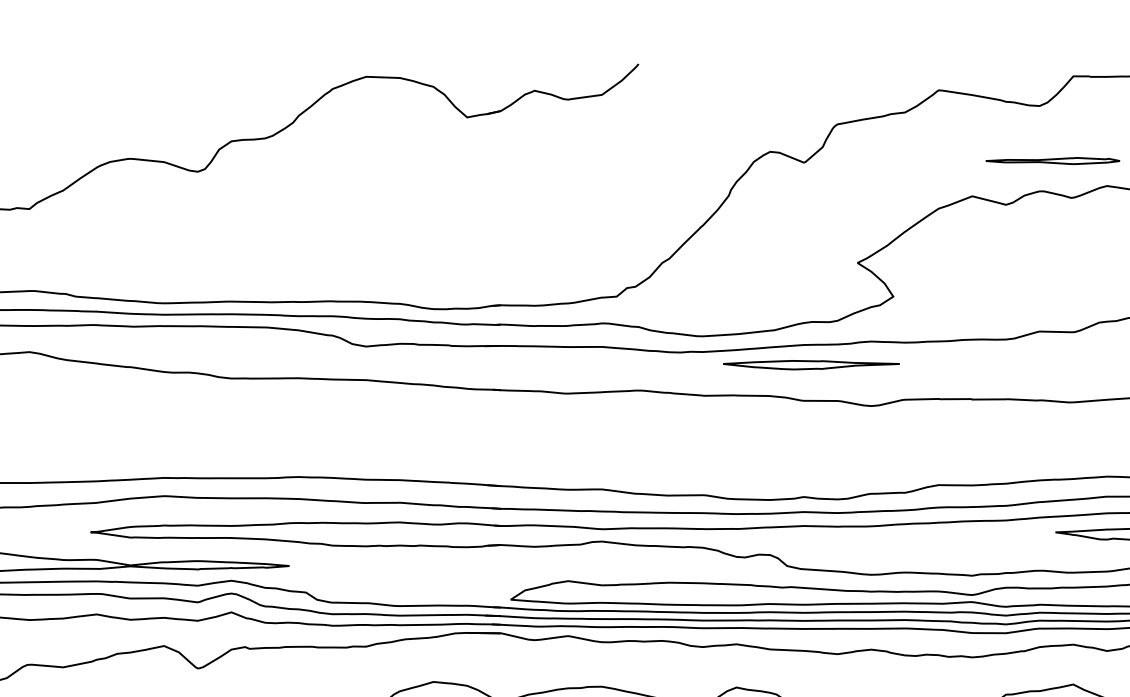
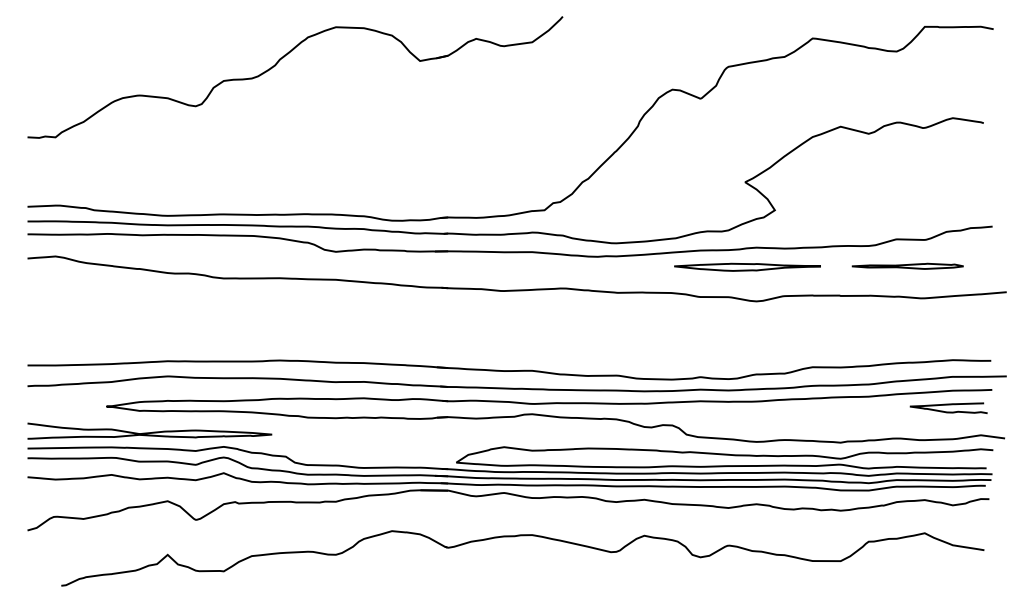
part: (1052, 160) -> (907, 265), moved
part: (811, 364) -> (747, 266), moved

